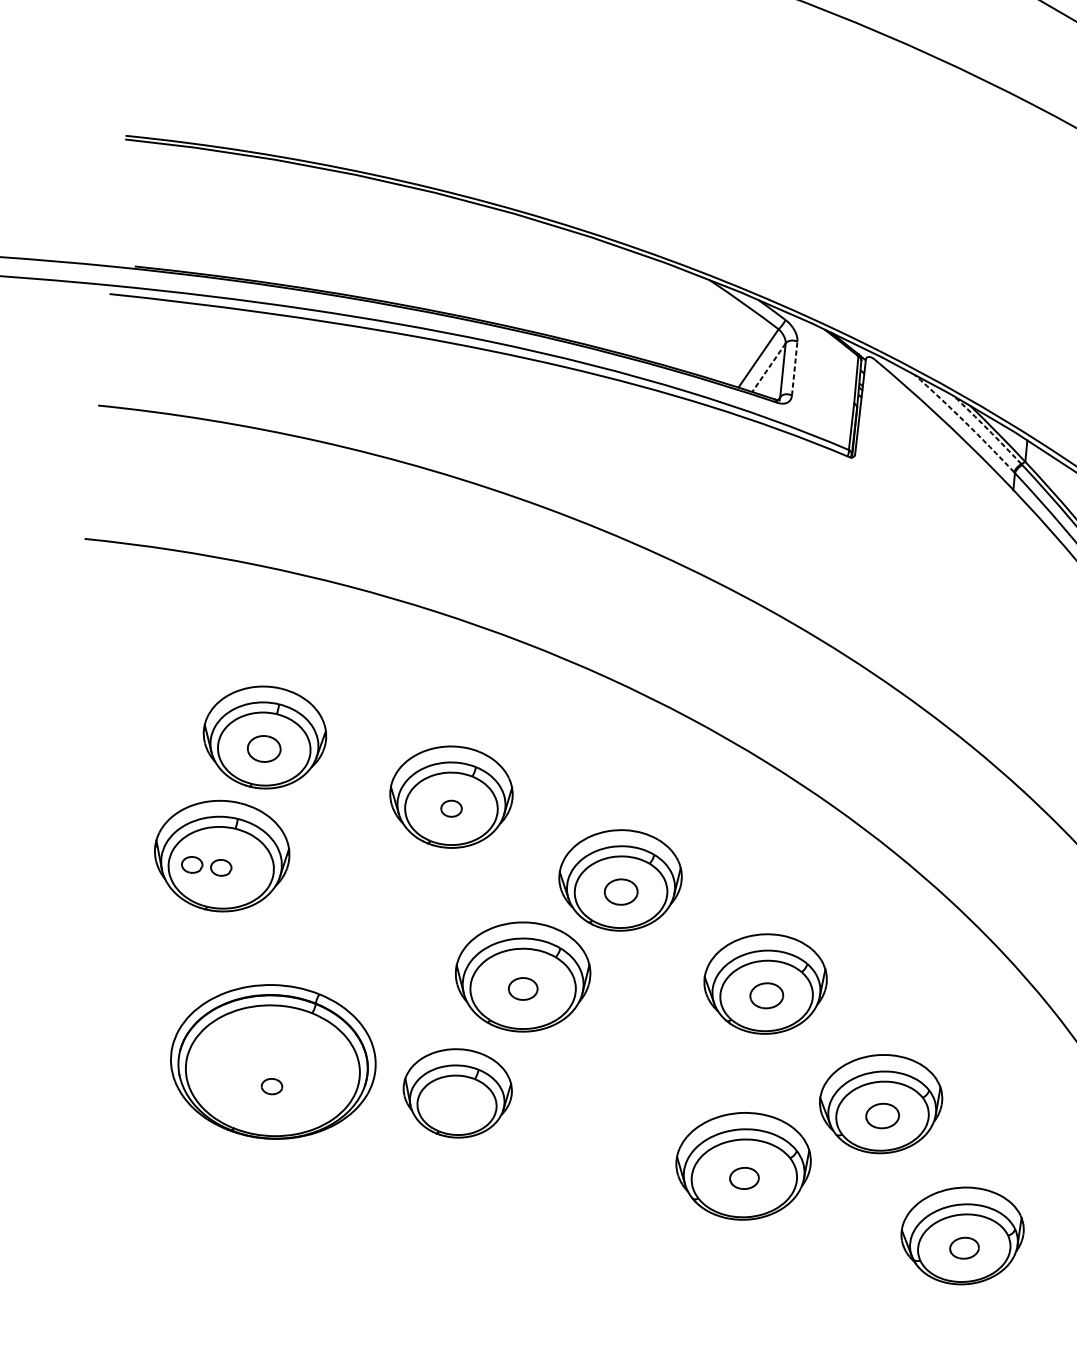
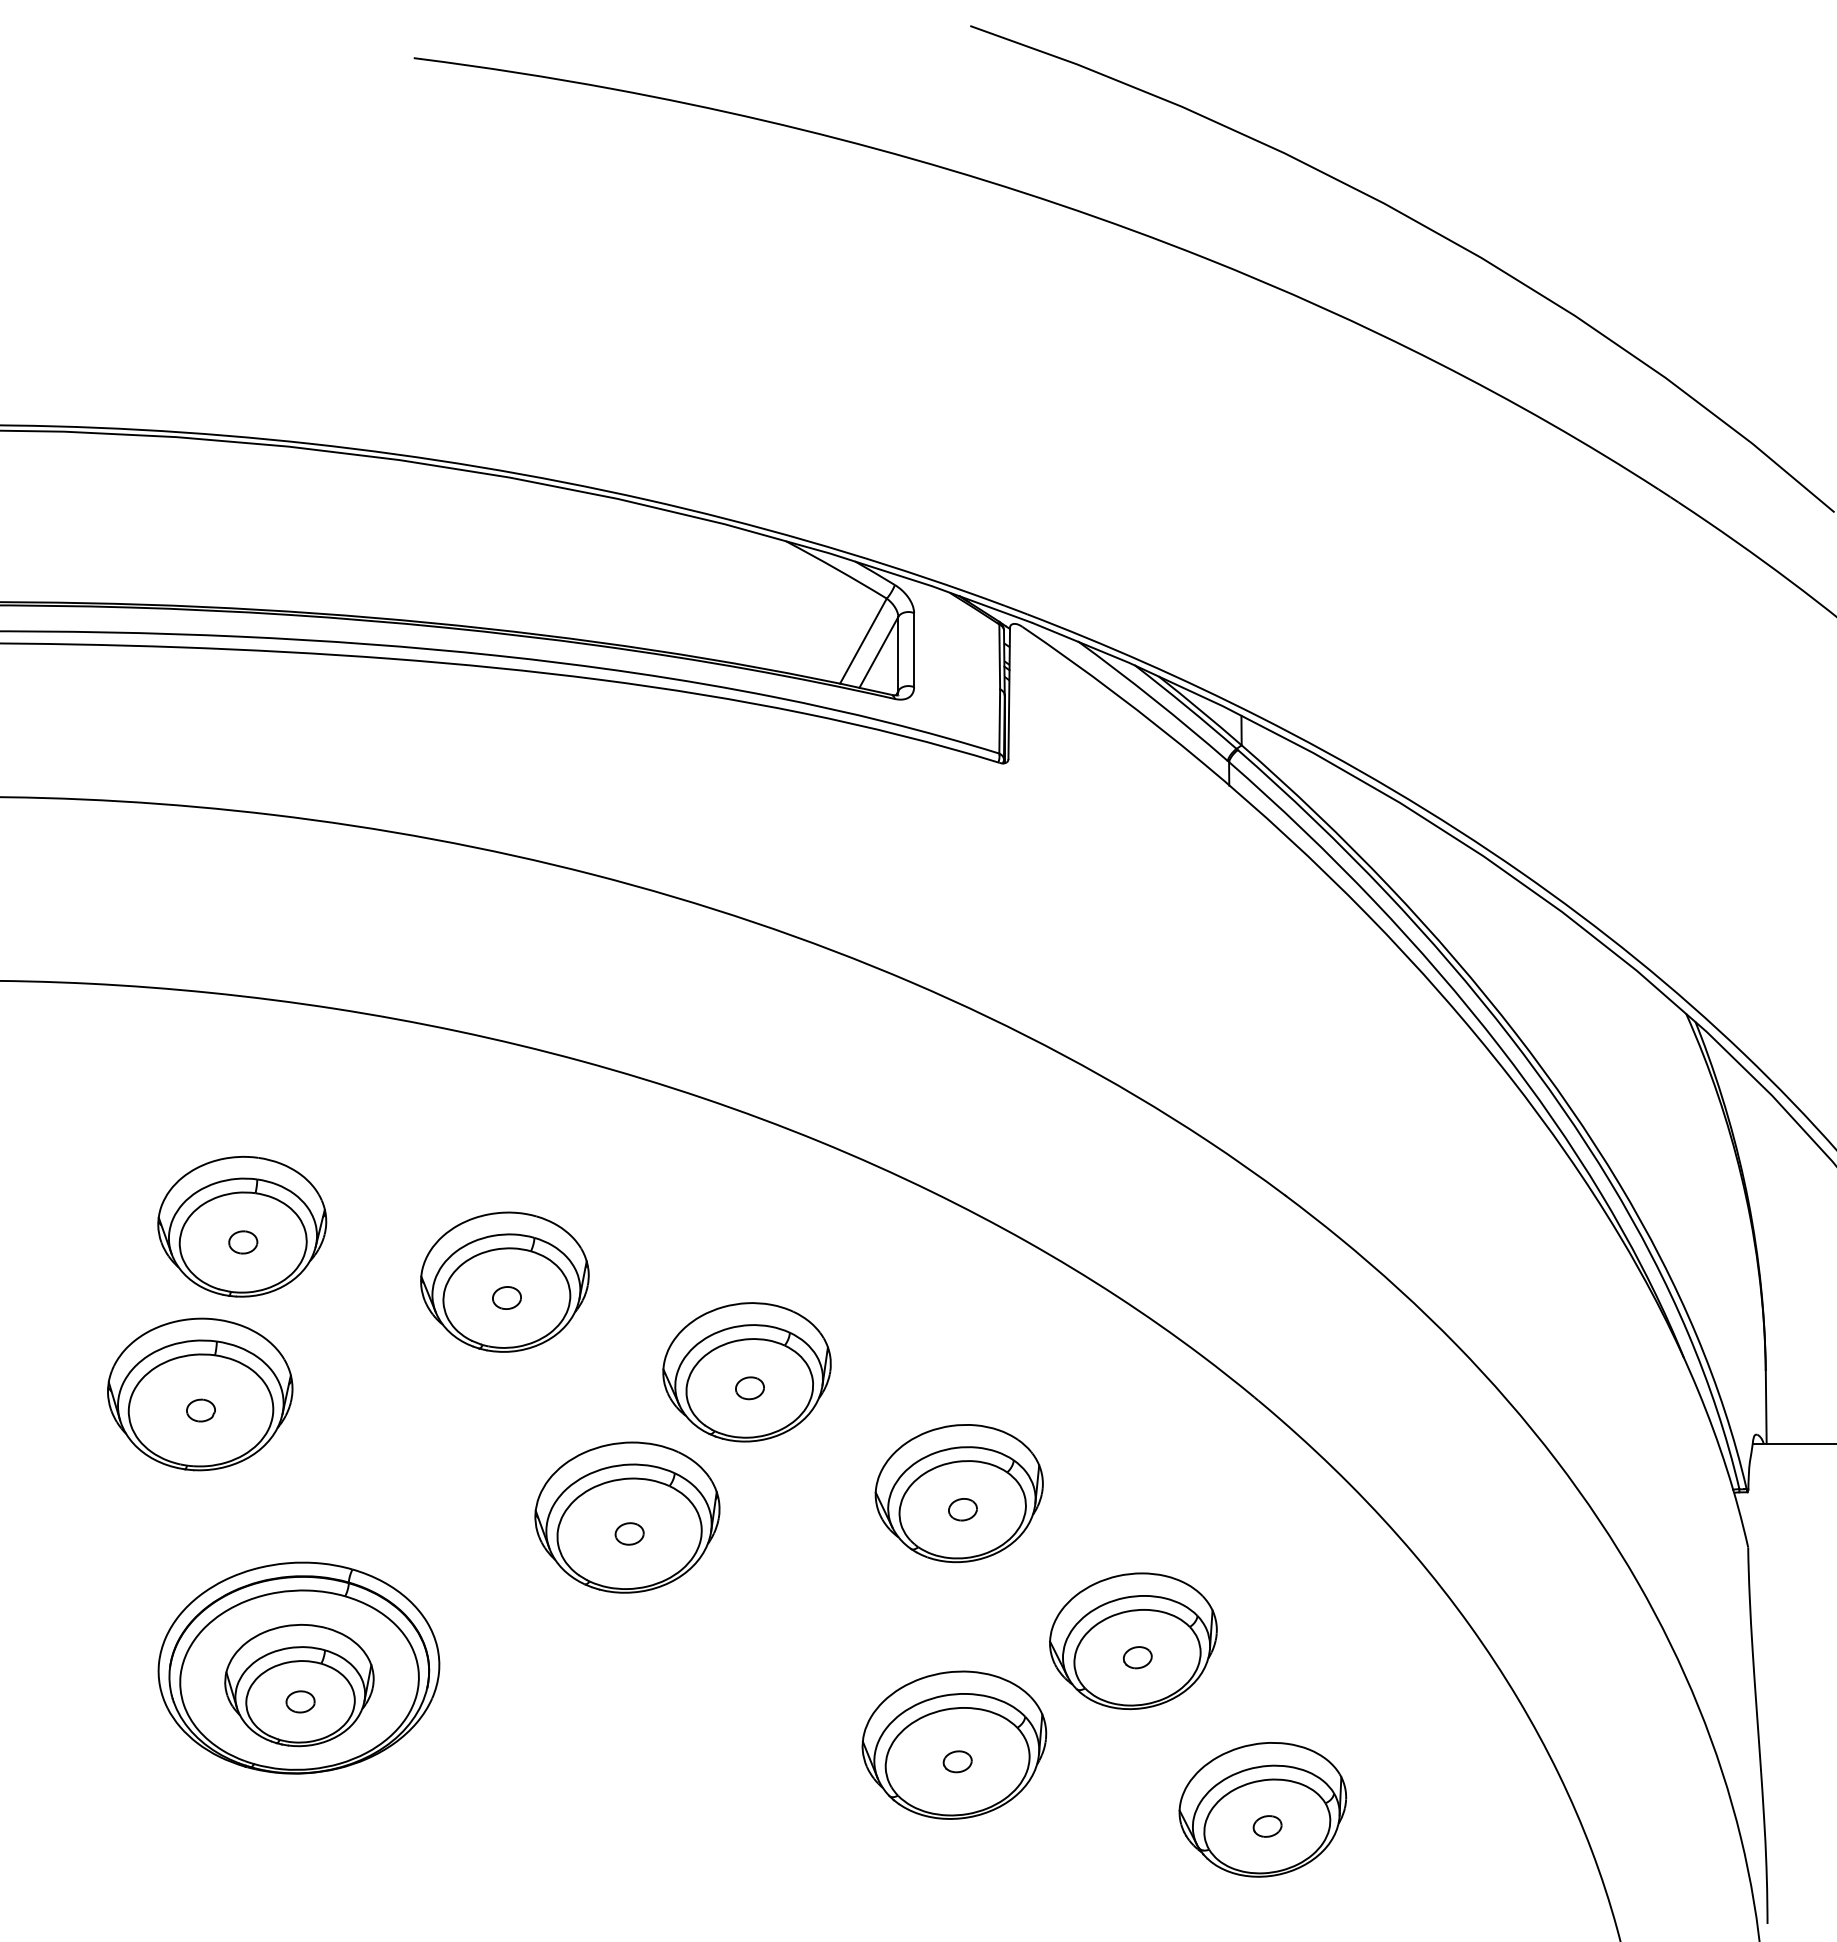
line: (768, 367) -> (878, 652), dashed -> solid
line: (795, 368) -> (914, 649), dashed -> solid
arc: (965, 422) -> (1154, 699), dashed -> solid
arc: (988, 429) -> (1186, 706), dashed -> solid
part: (264, 749) -> (243, 1242), size x0.62
part: (191, 864) -> (160, 1410), removed
part: (620, 892) -> (749, 1388), size x0.62
part: (523, 988) -> (629, 1533), size x0.71
part: (766, 995) -> (962, 1509), size x0.62
part: (457, 1093) -> (299, 1685), moved
part: (882, 1116) -> (1137, 1657), size x0.62
part: (744, 1178) -> (957, 1761), size x0.71
part: (964, 1248) -> (1267, 1826), size x0.71

